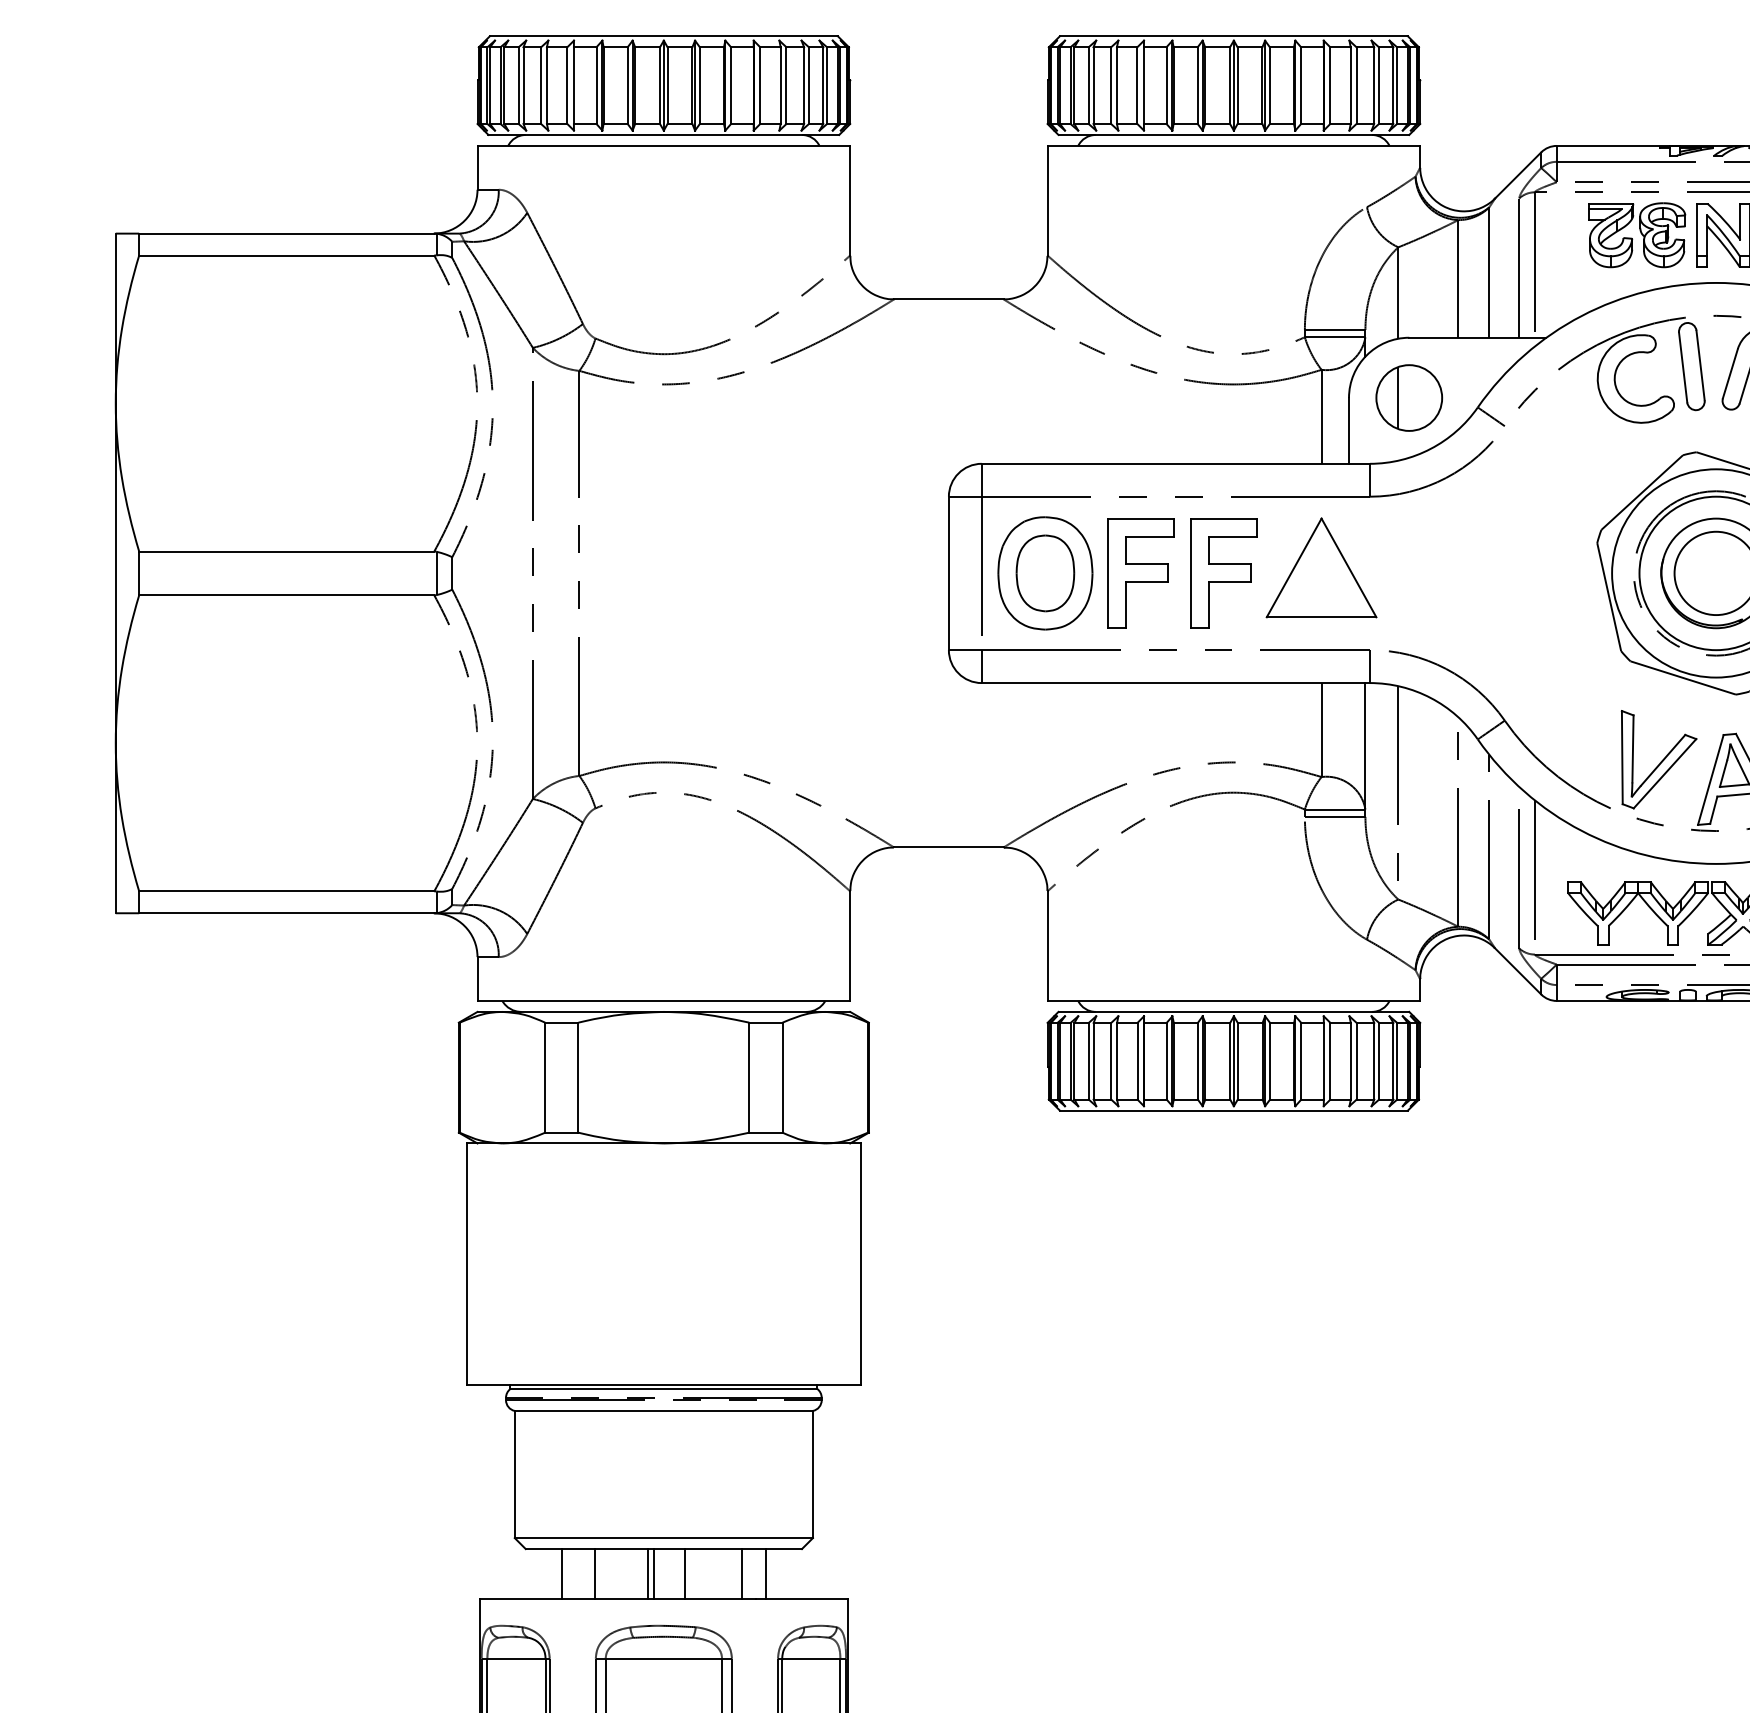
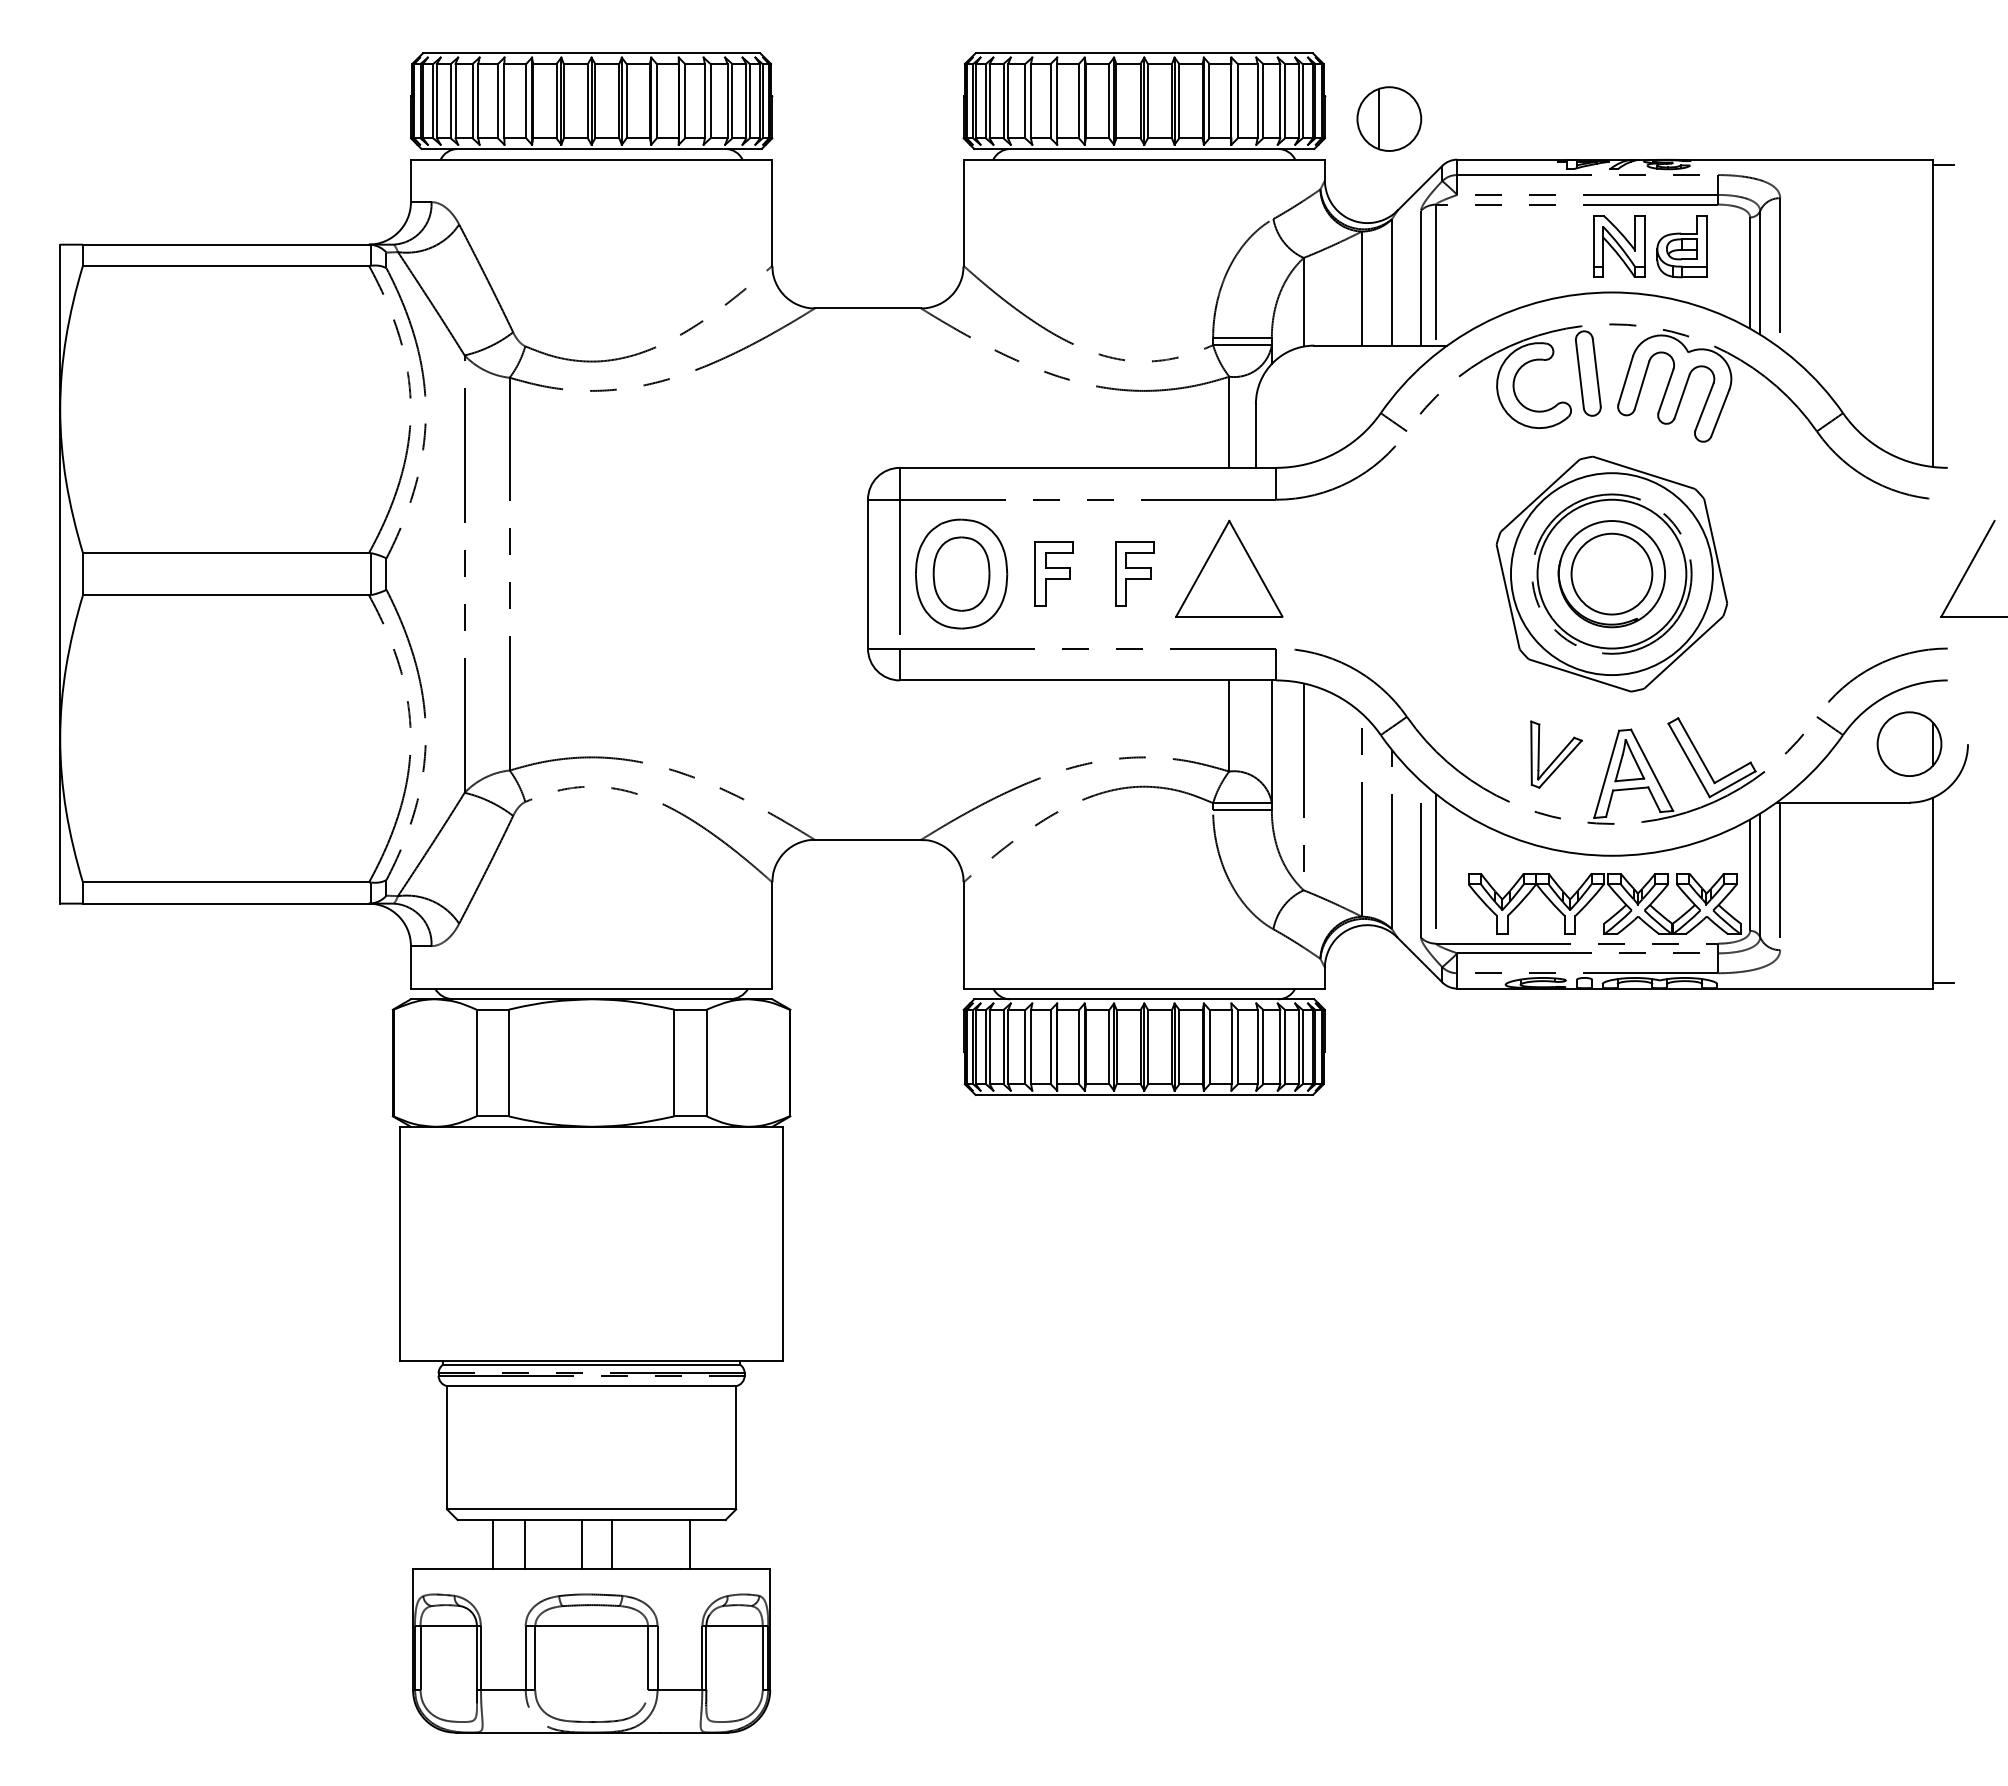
part: (1637, 235) -> (1535, 246), removed
part: (1409, 397) -> (1389, 118), moved
part: (1140, 572) -> (1053, 573), size x0.6
part: (1223, 572) -> (1134, 573), size x0.6
part: (1659, 759) -> (1556, 754), size x0.7
line: (648, 1574) -> (576, 1544), removed
line: (742, 1574) -> (667, 1544), removed

